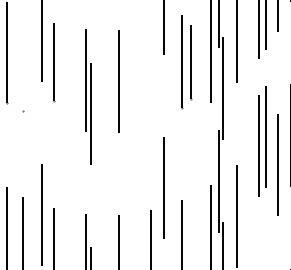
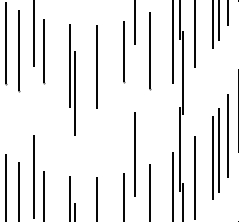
line: (22, 61) -> (18, 50), added
line: (191, 63) -> (124, 52), moved
part: (262, 140) -> (215, 153), moved

